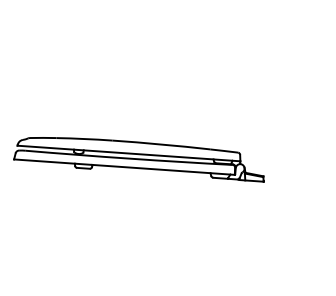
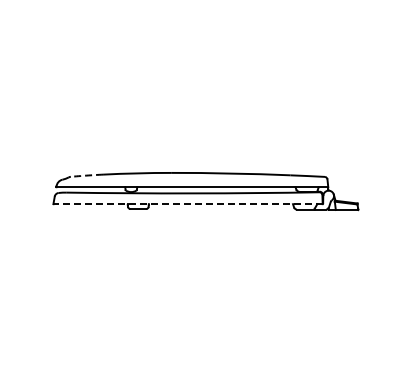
arc: (42, 137) -> (86, 175), solid -> dashed
line: (124, 167) -> (188, 204), solid -> dashed

